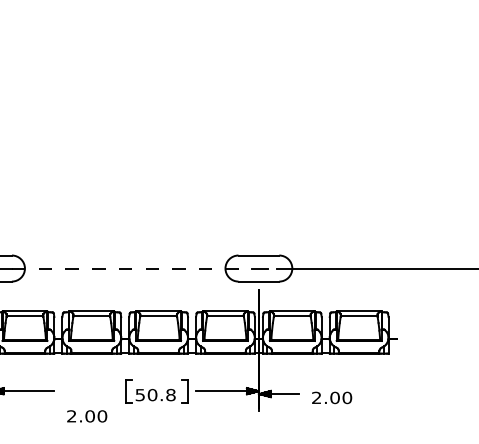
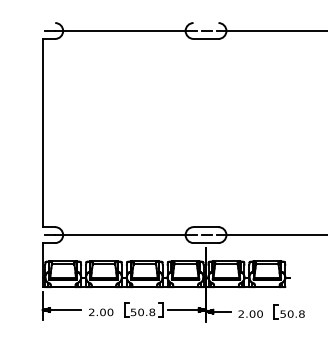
line: (127, 269) -> (125, 235), dashed -> solid
part: (393, 393) -> (288, 311), added
text: (87, 416) -> (101, 312), moved

